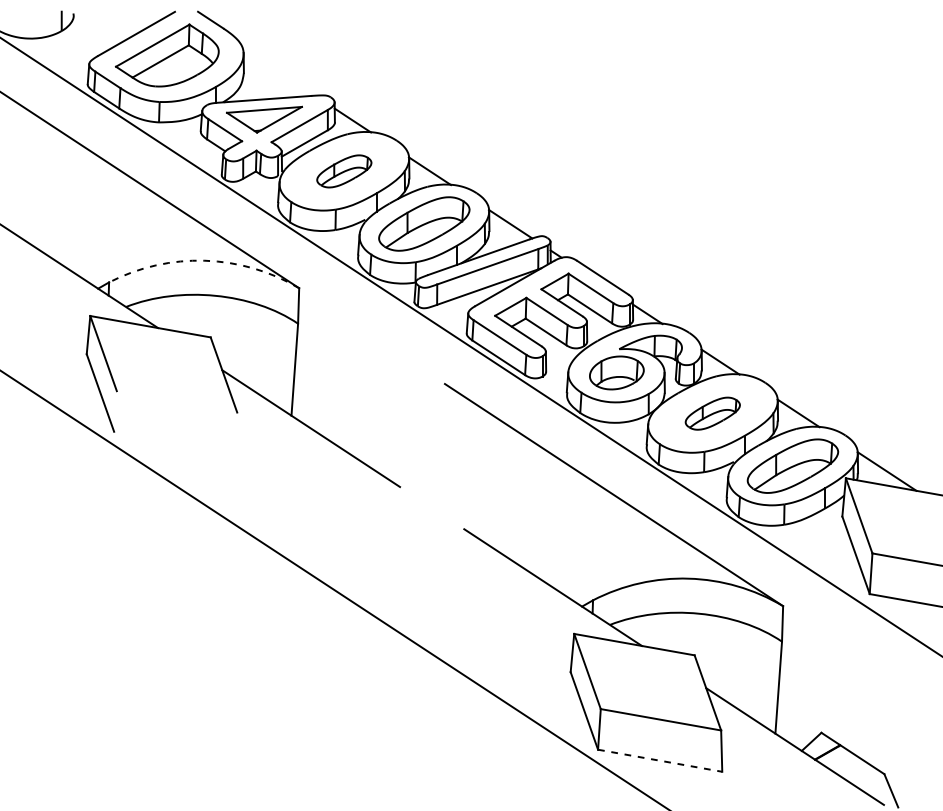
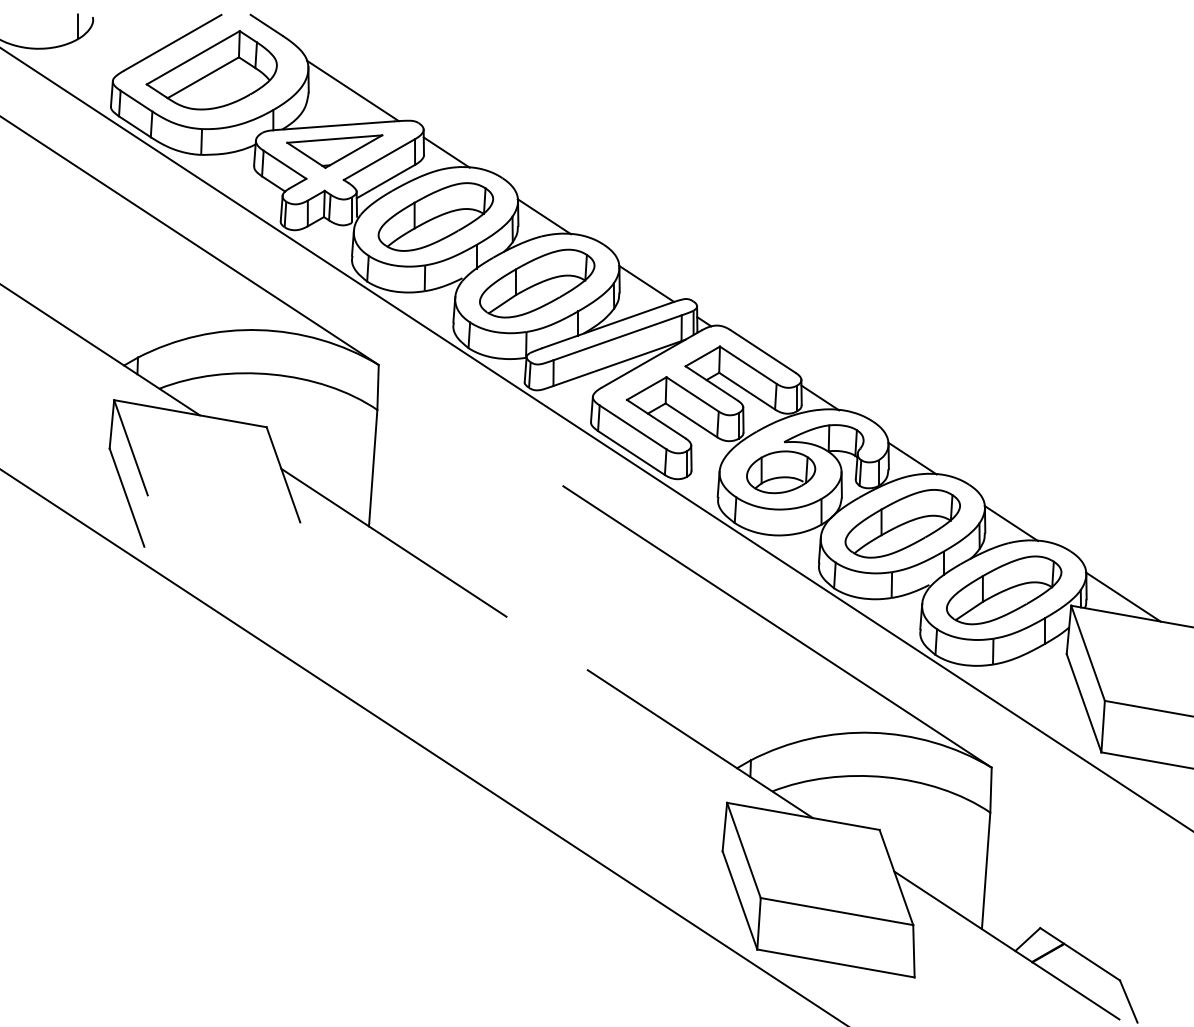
line: (278, 71) -> (352, 90), added
part: (343, 171) -> (435, 216), size x1.67
arc: (205, 261) -> (259, 330), dashed -> solid
part: (712, 413) -> (902, 523), size x1.67
line: (659, 760) -> (835, 963), dashed -> solid

